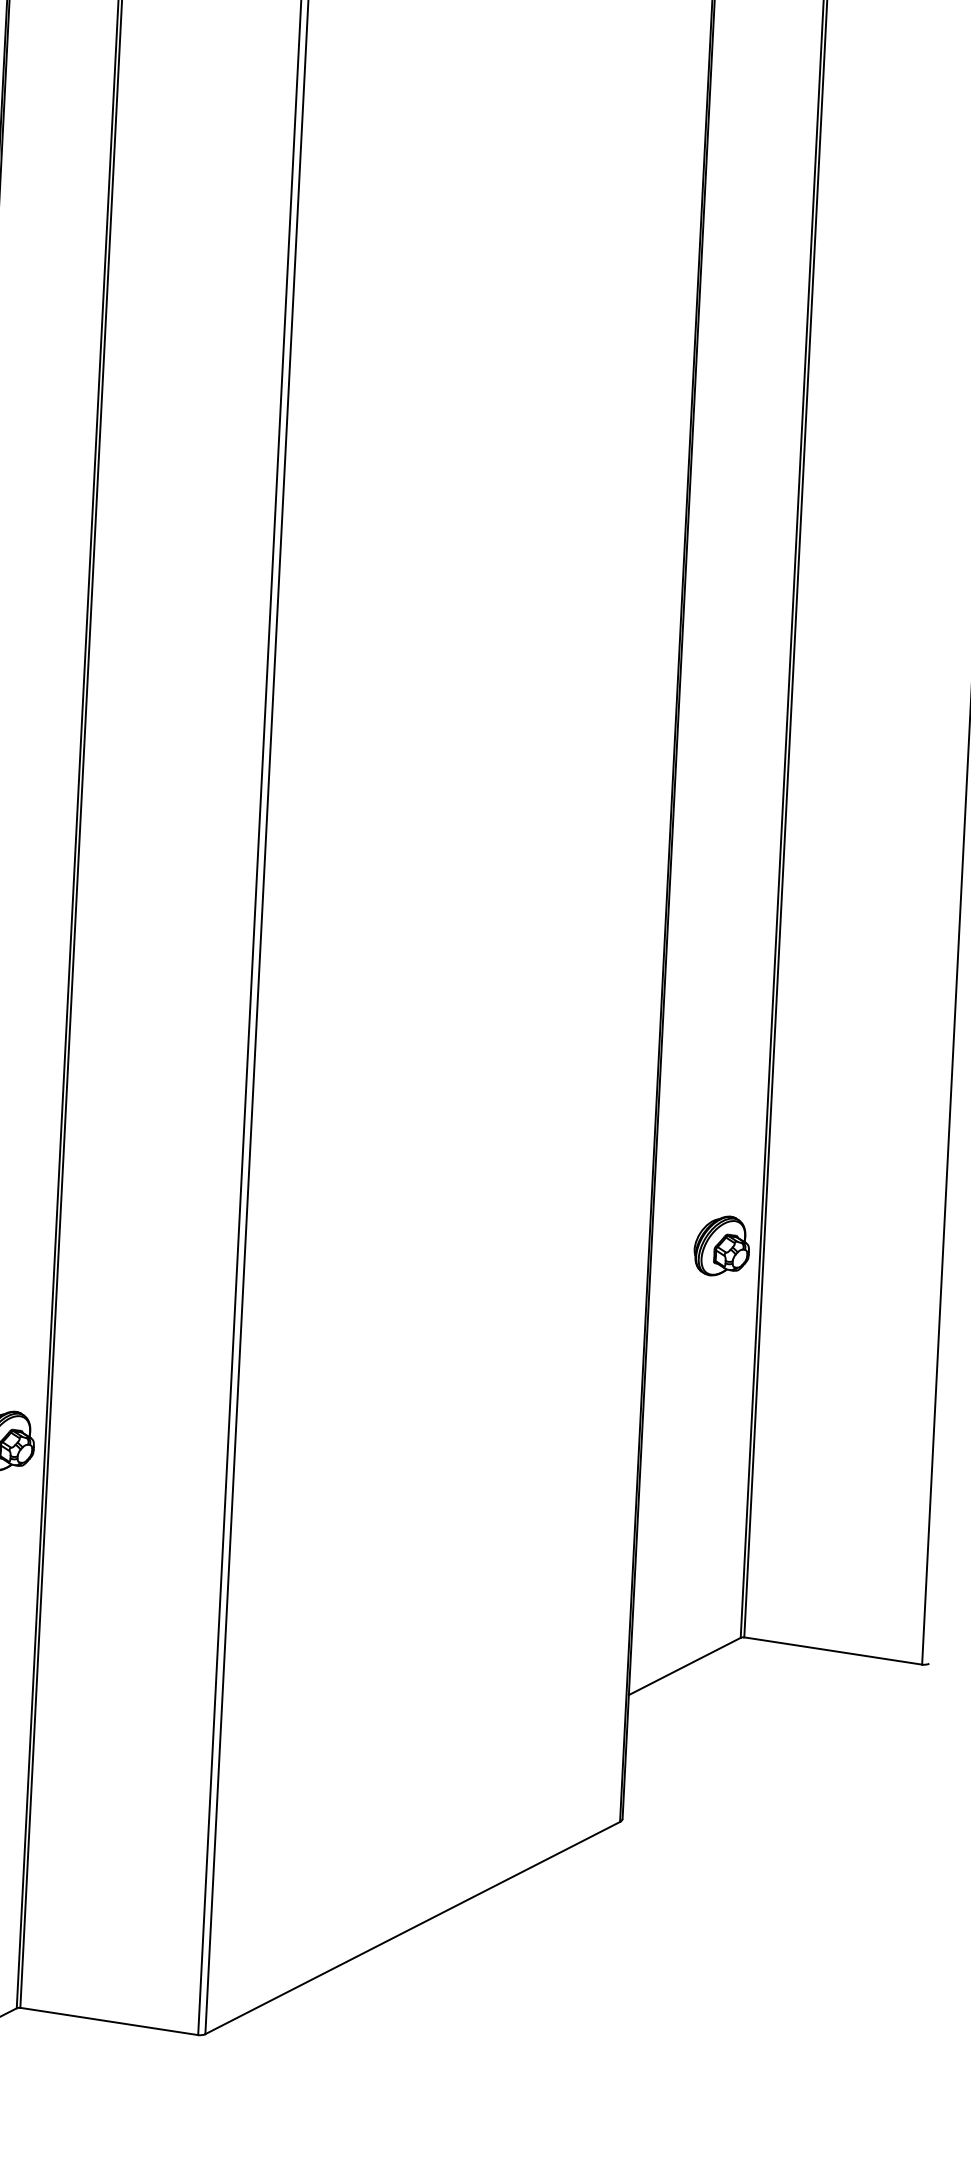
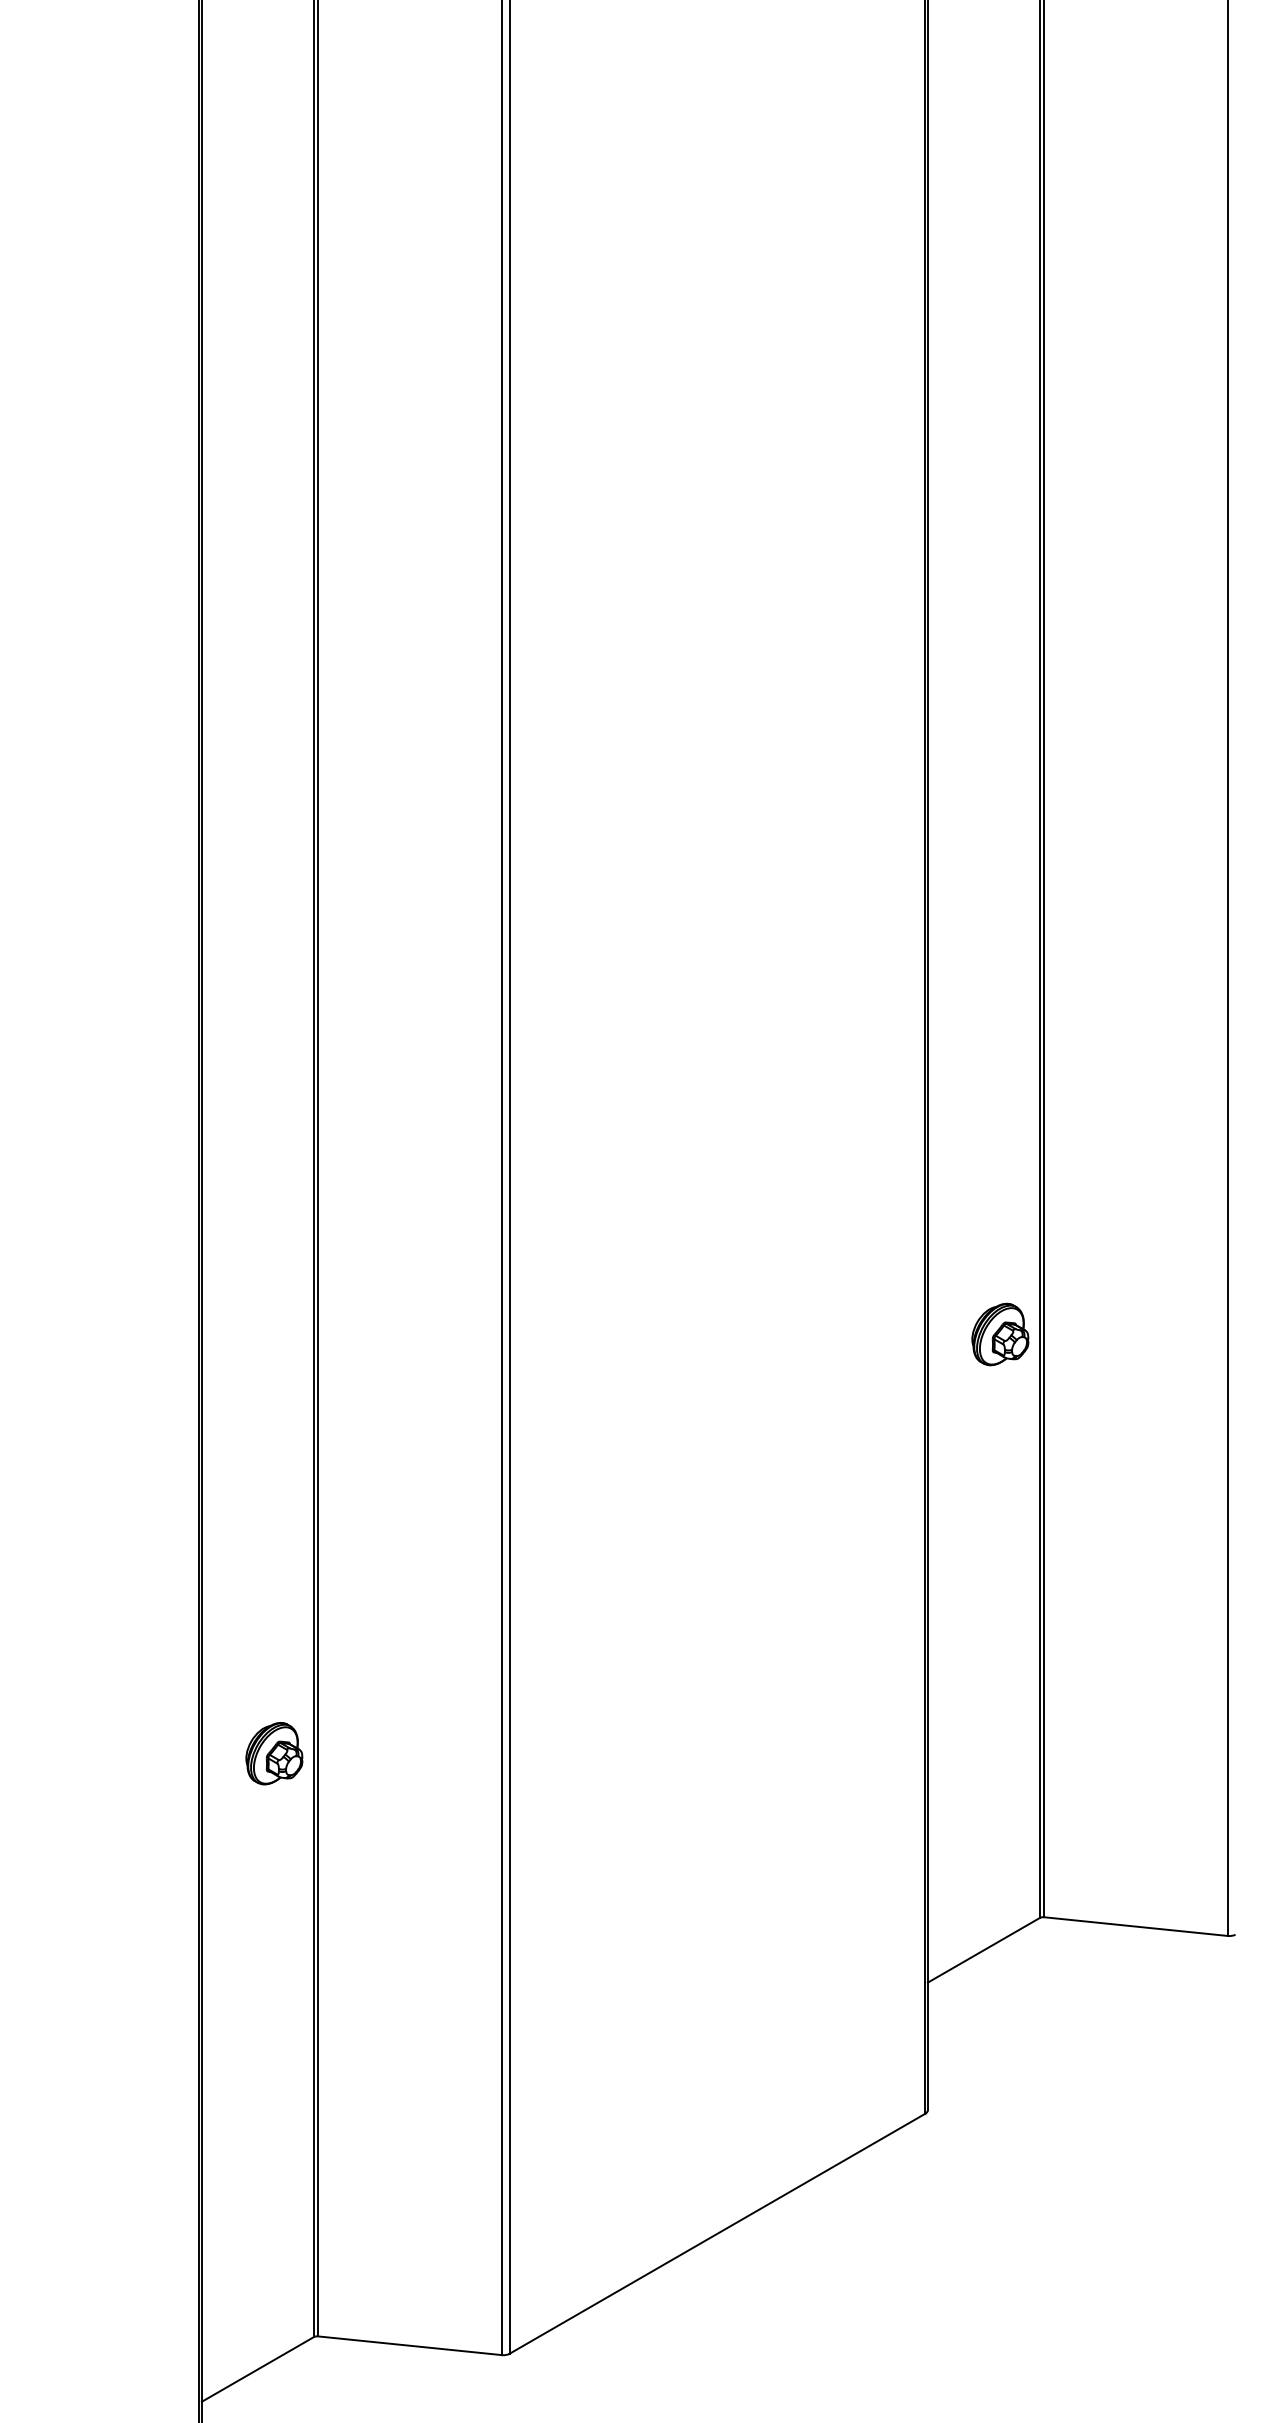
part: (722, 1246) -> (1000, 1334), moved

